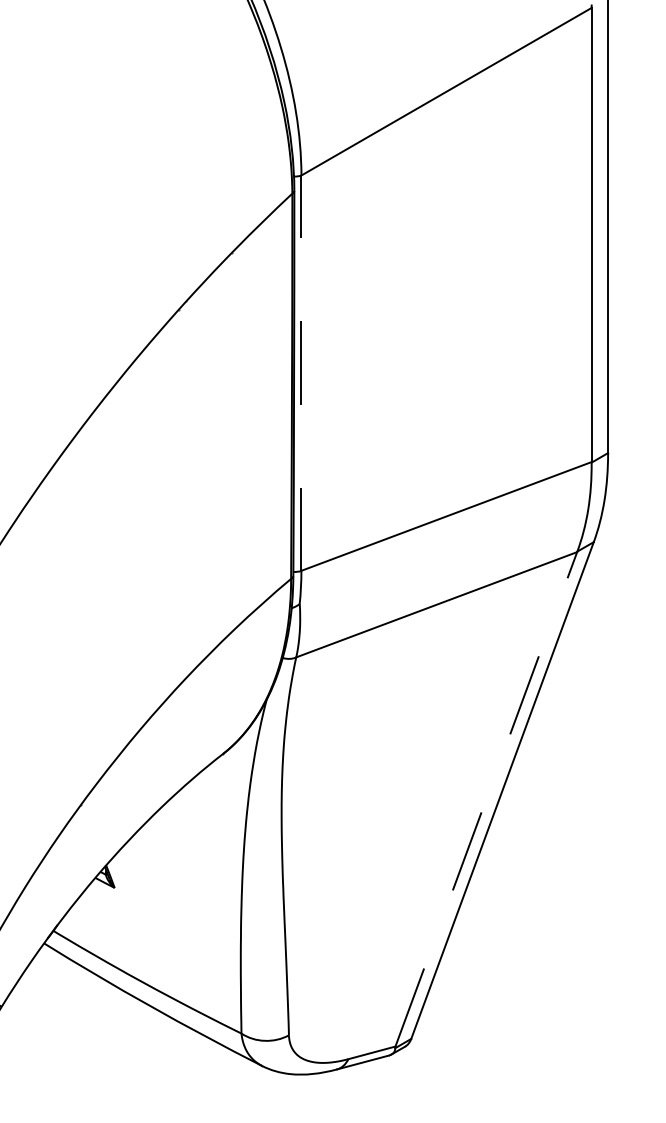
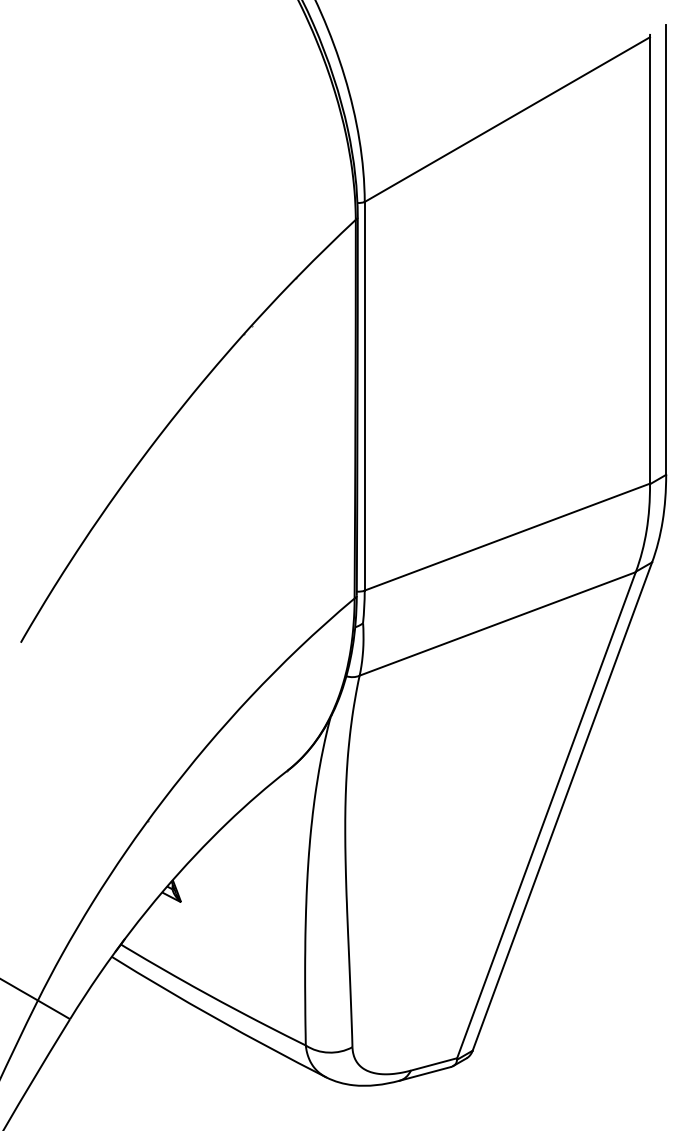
line: (301, 372) -> (364, 395), dashed -> solid
line: (486, 799) -> (546, 815), dashed -> solid

